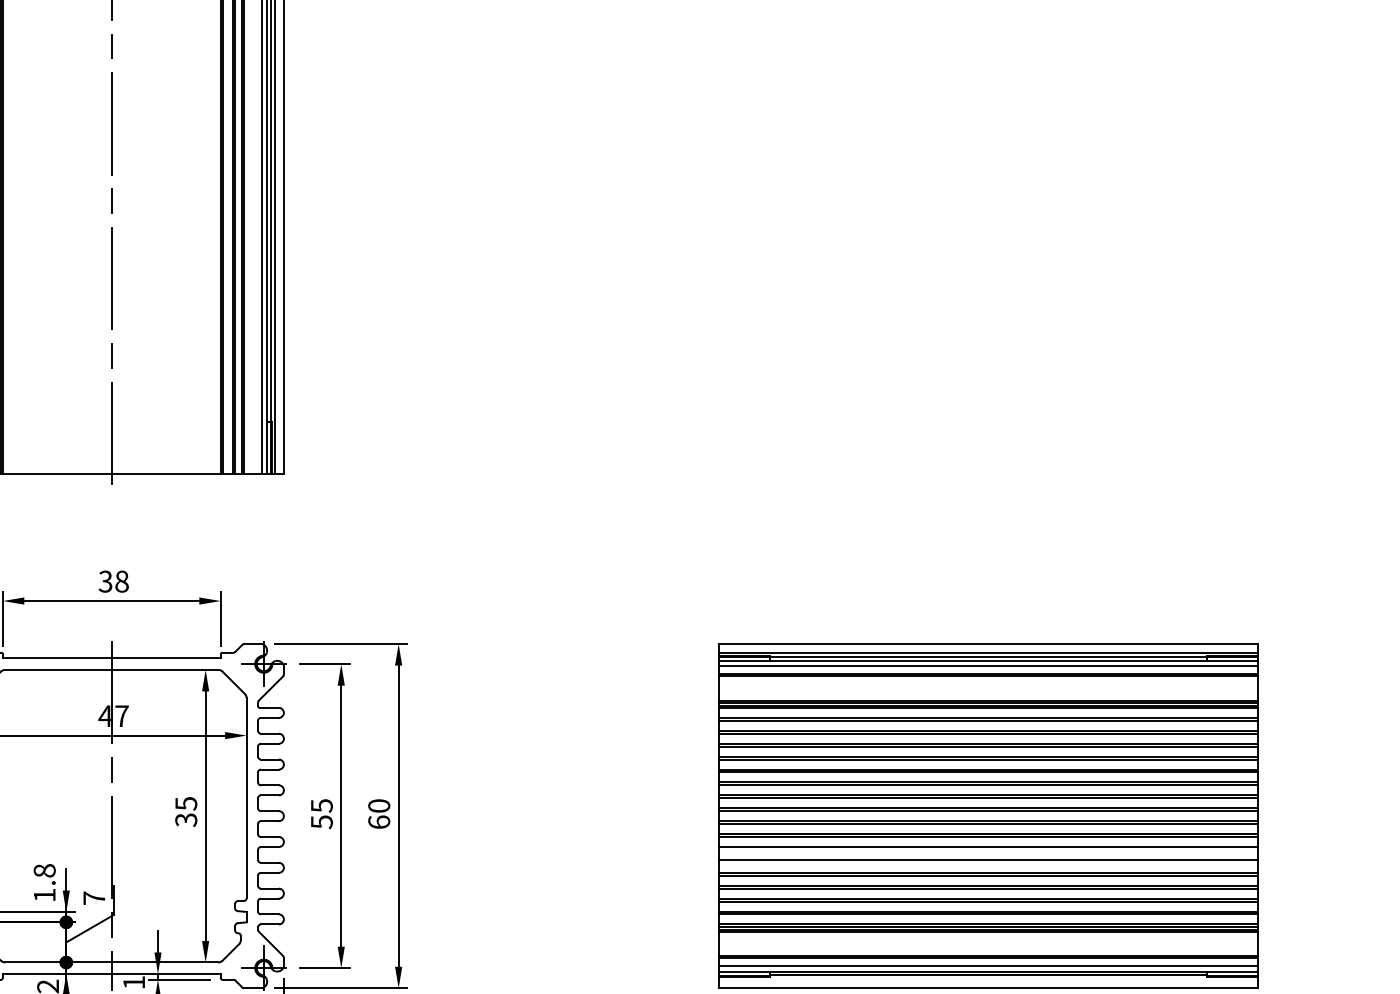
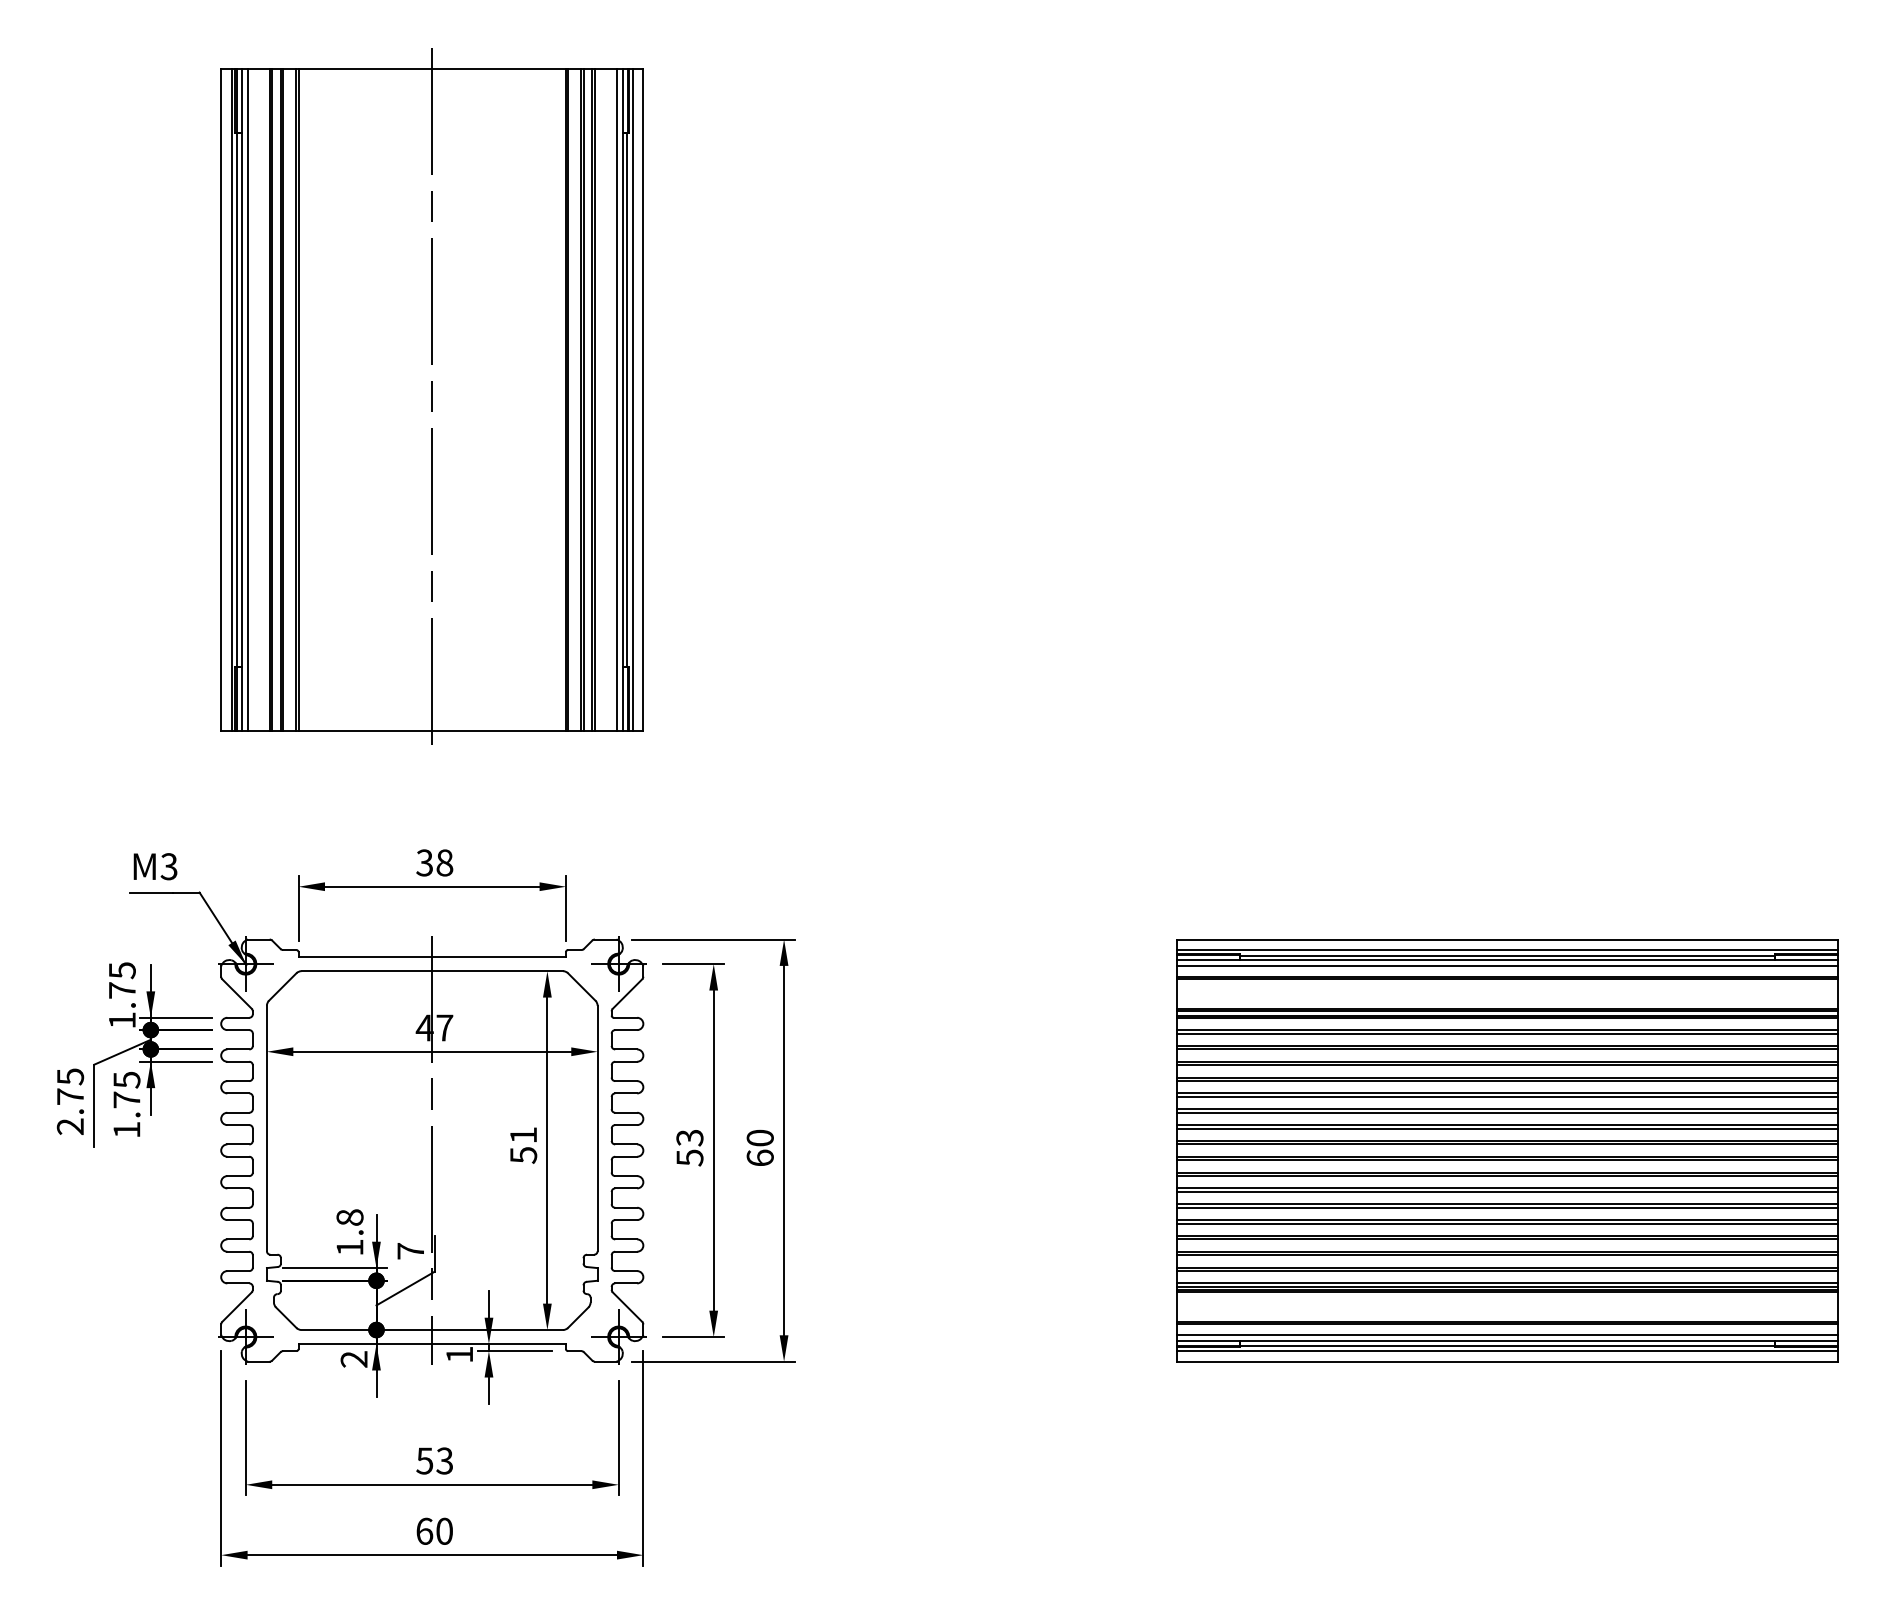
text: (321, 805) -> (689, 1137), 55 -> 53
text: (186, 812) -> (523, 1145), 35 -> 51
line: (988, 849) -> (1507, 1191), added
line: (988, 862) -> (1507, 1207), added
line: (988, 980) -> (1507, 1351), added

